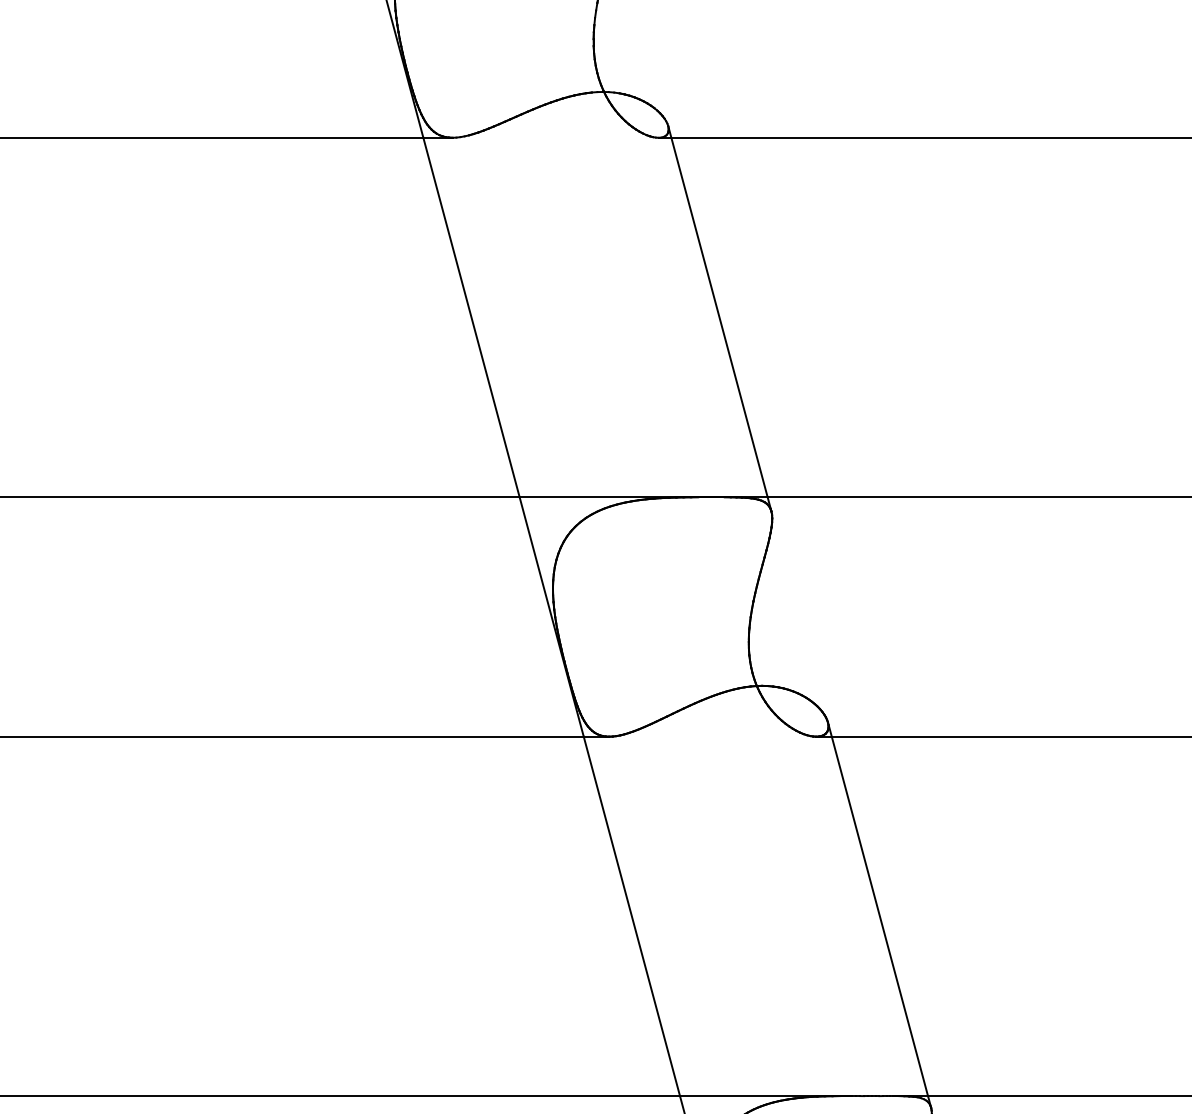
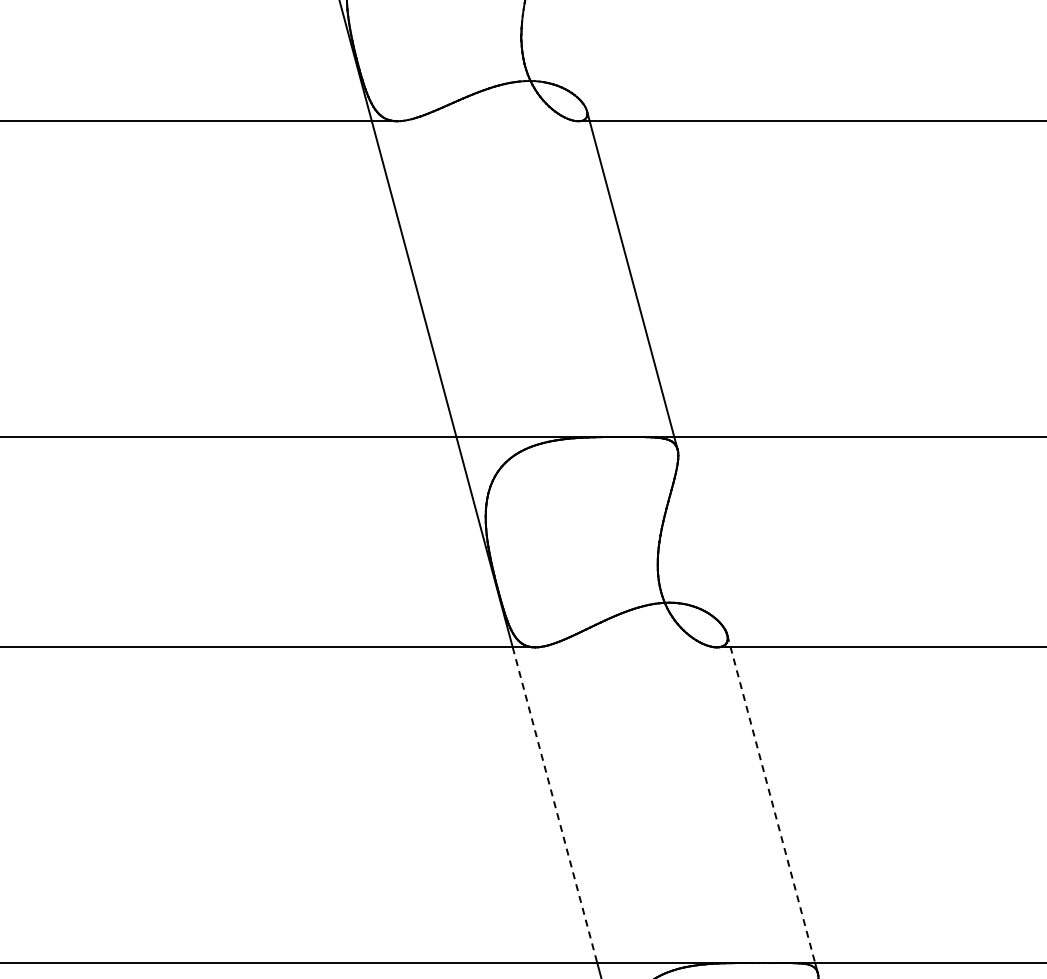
line: (878, 908) -> (771, 798), solid -> dashed
line: (632, 916) -> (555, 805), solid -> dashed

